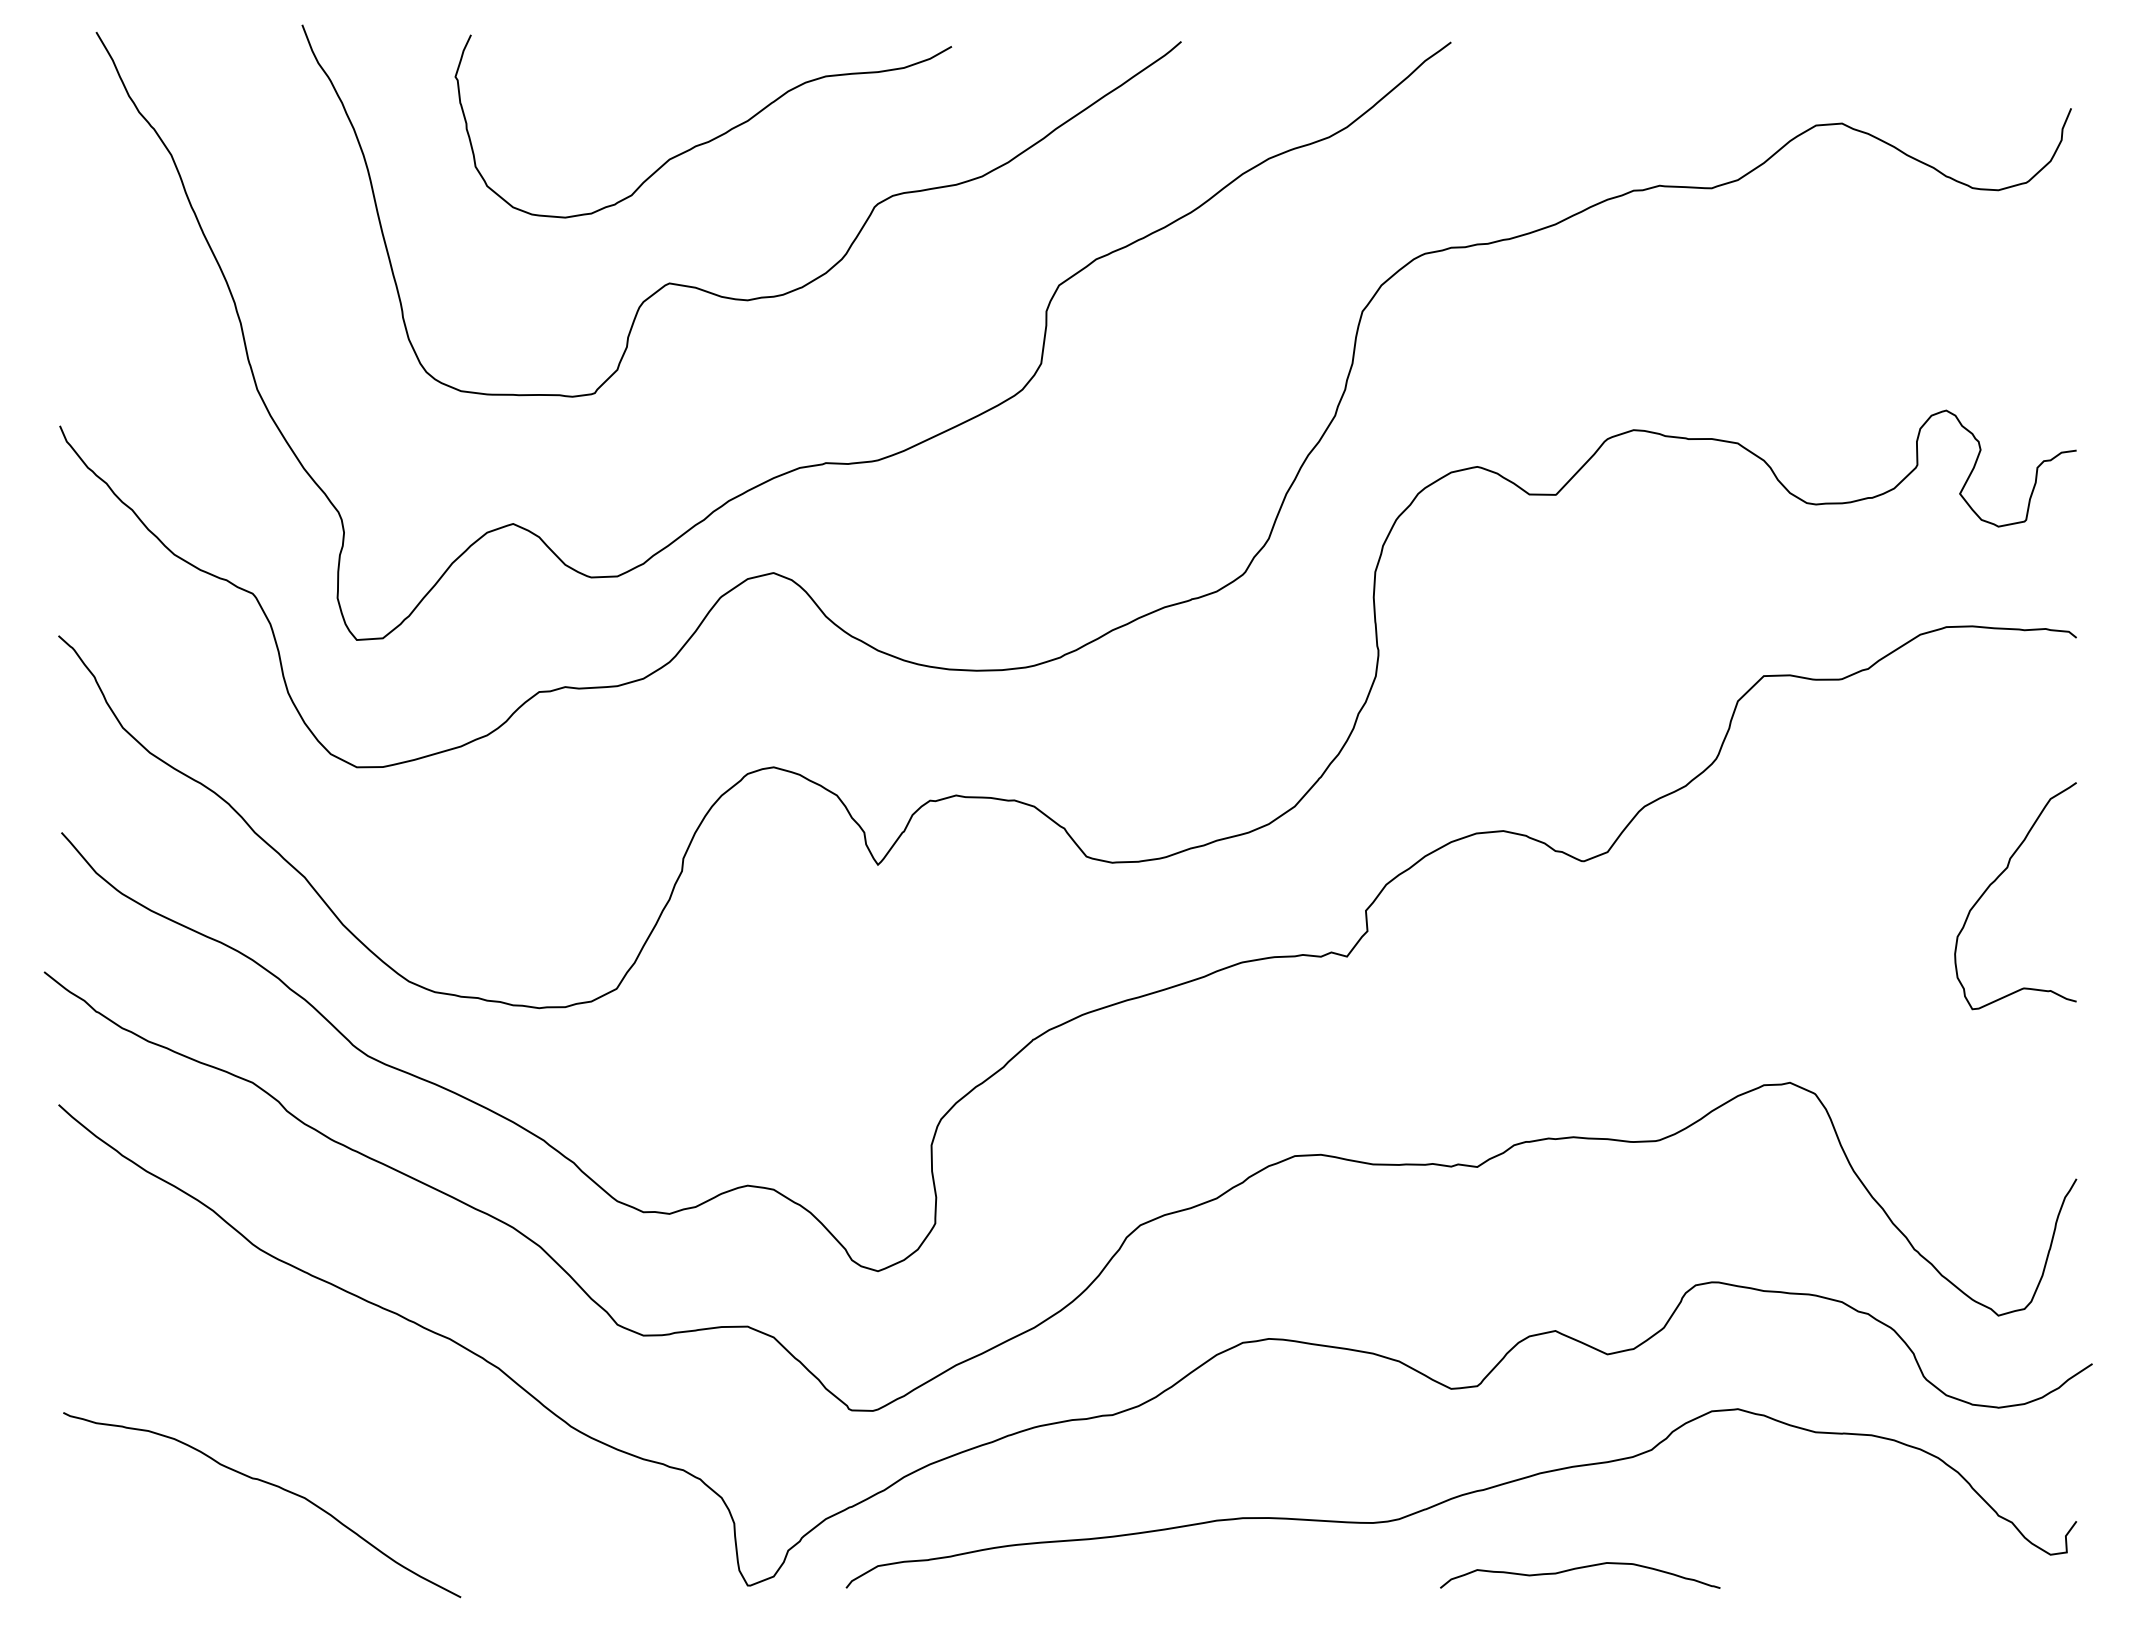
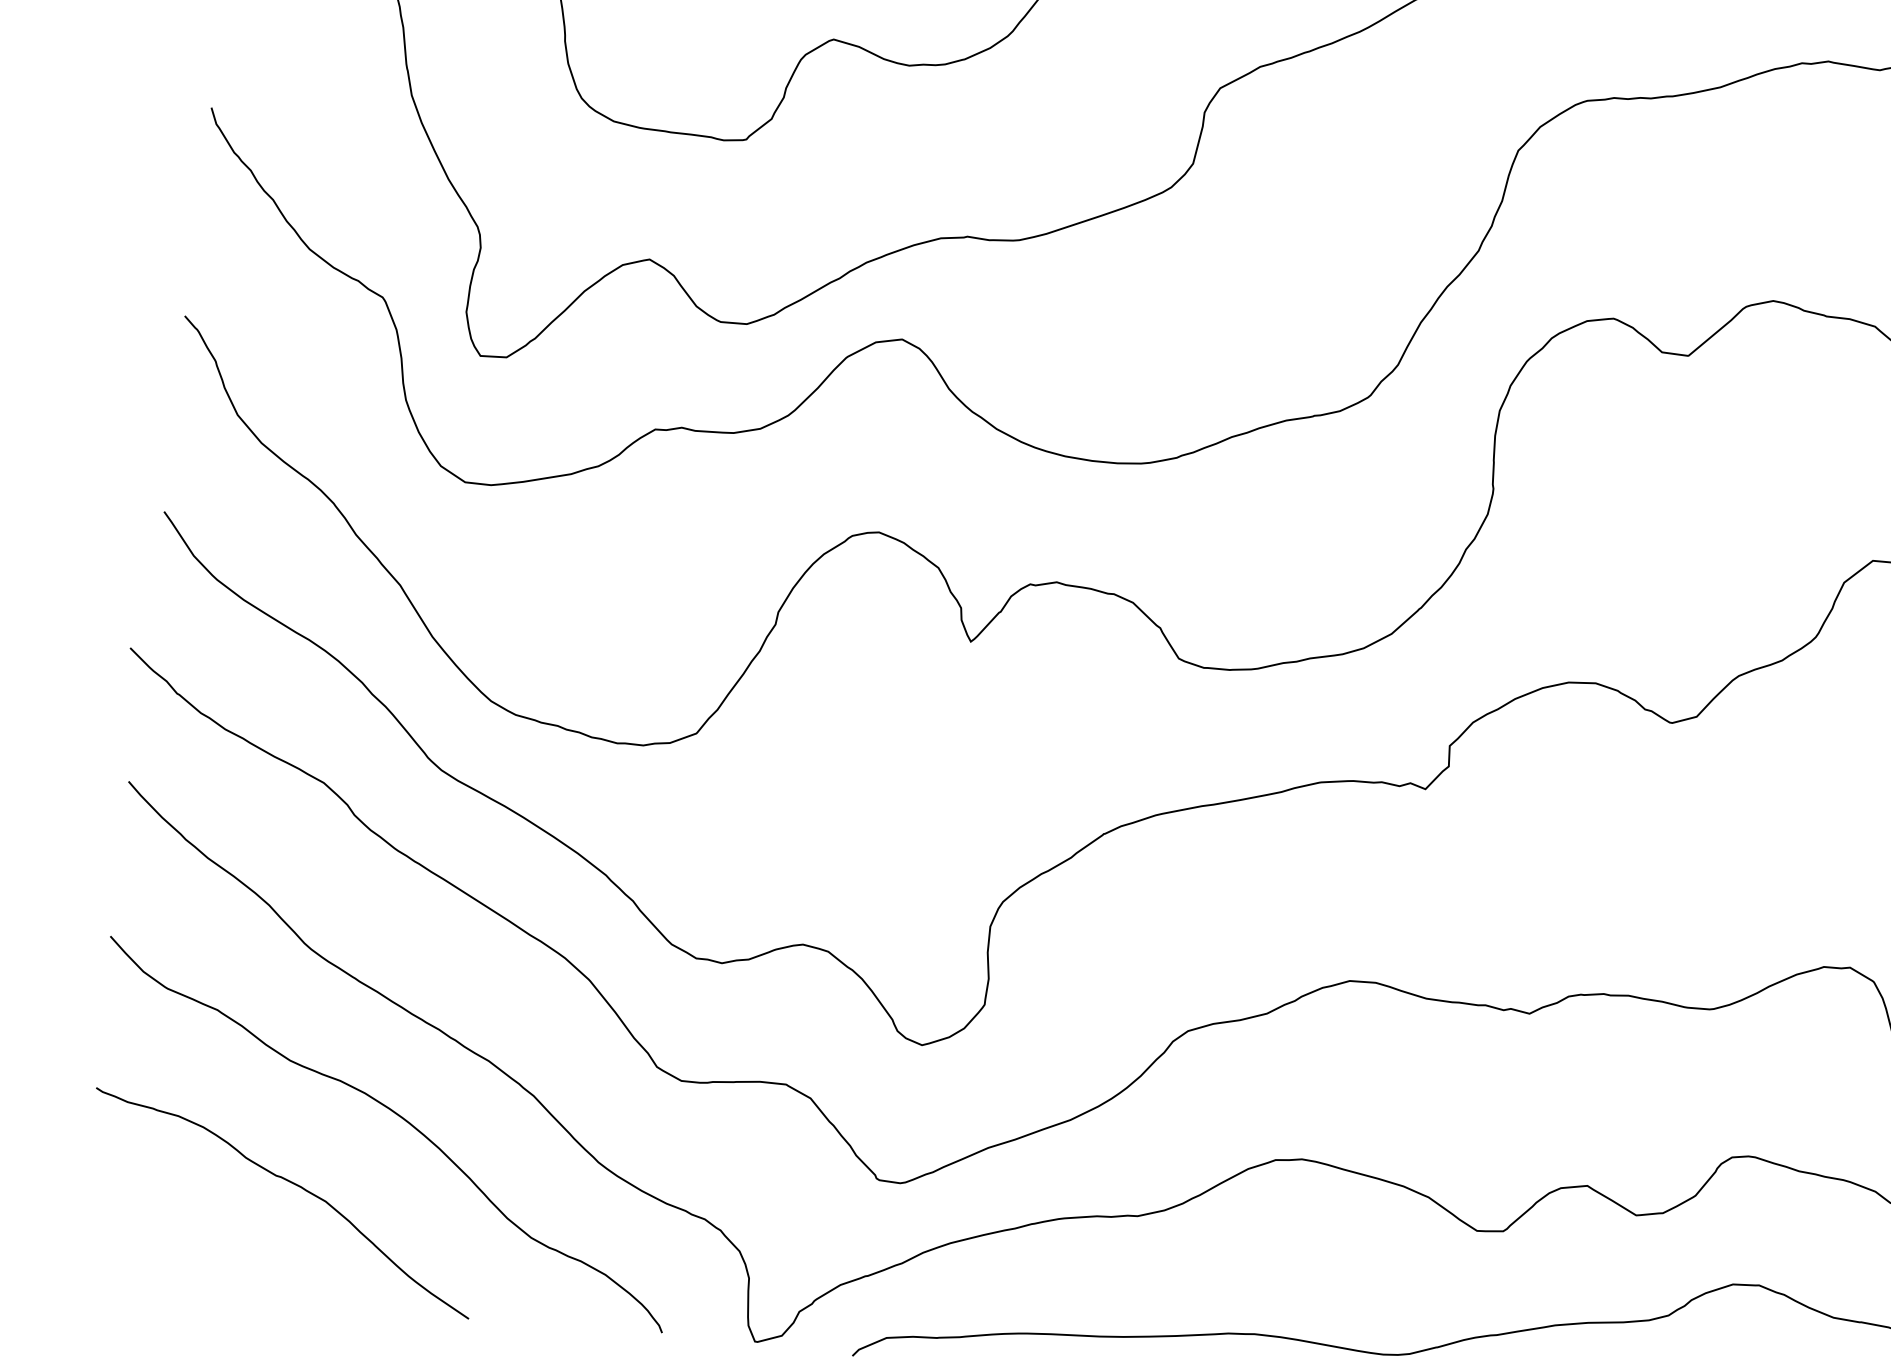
curve: (367, 1405) -> (399, 1117), added

